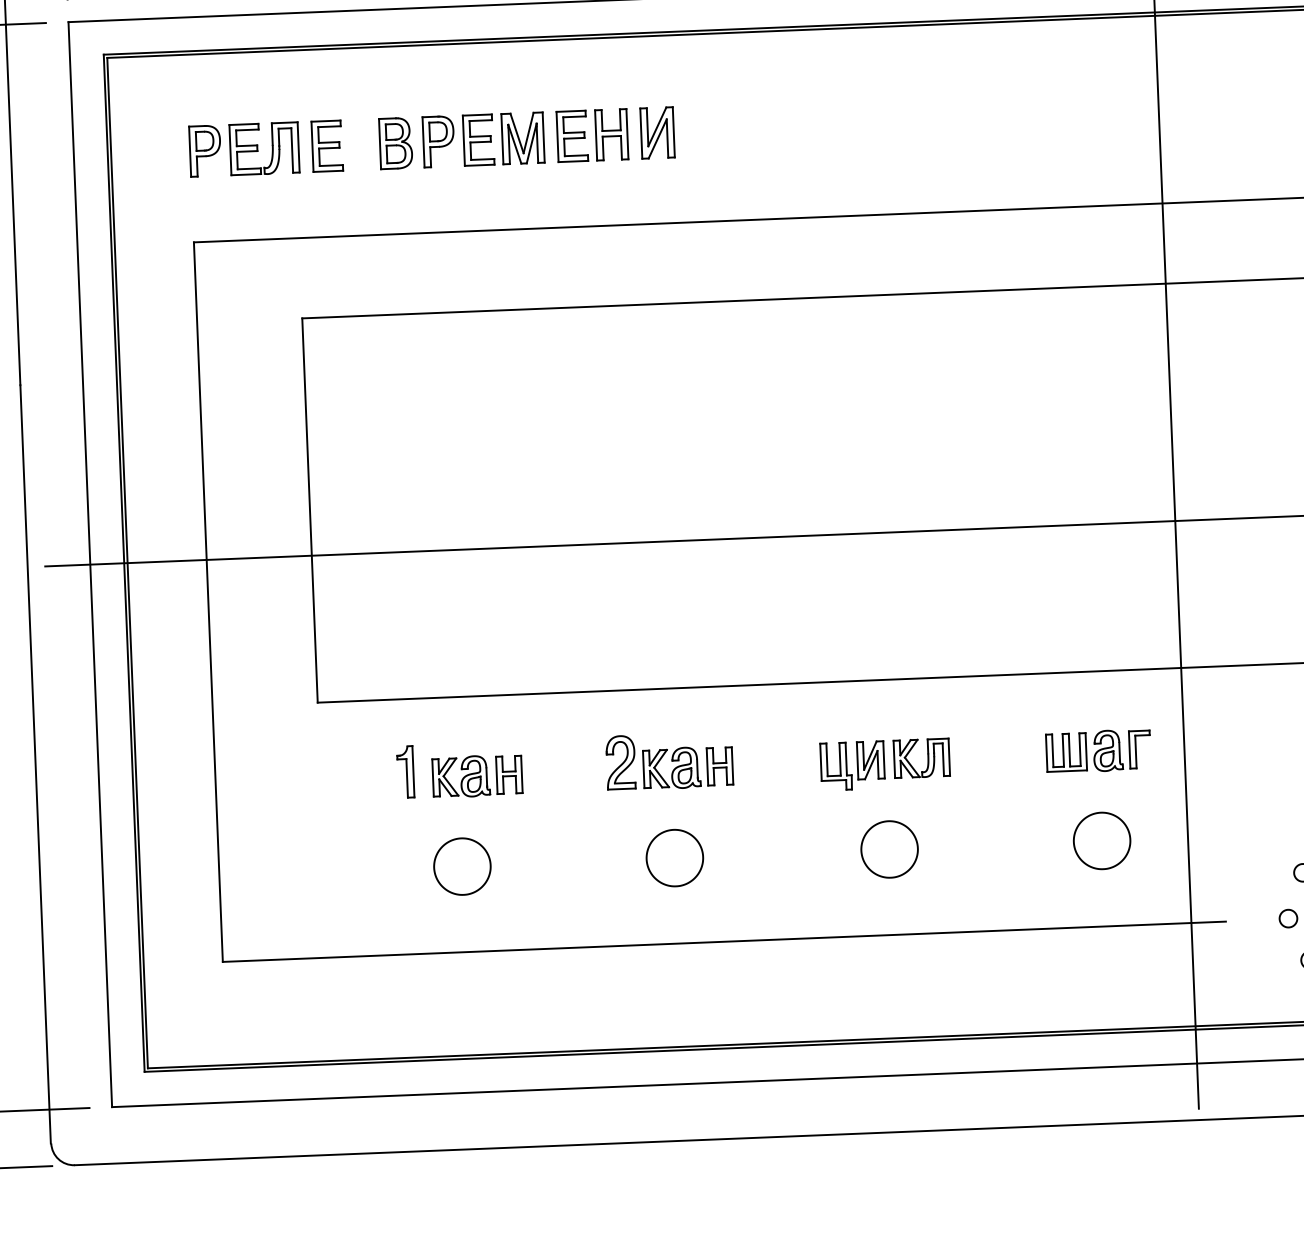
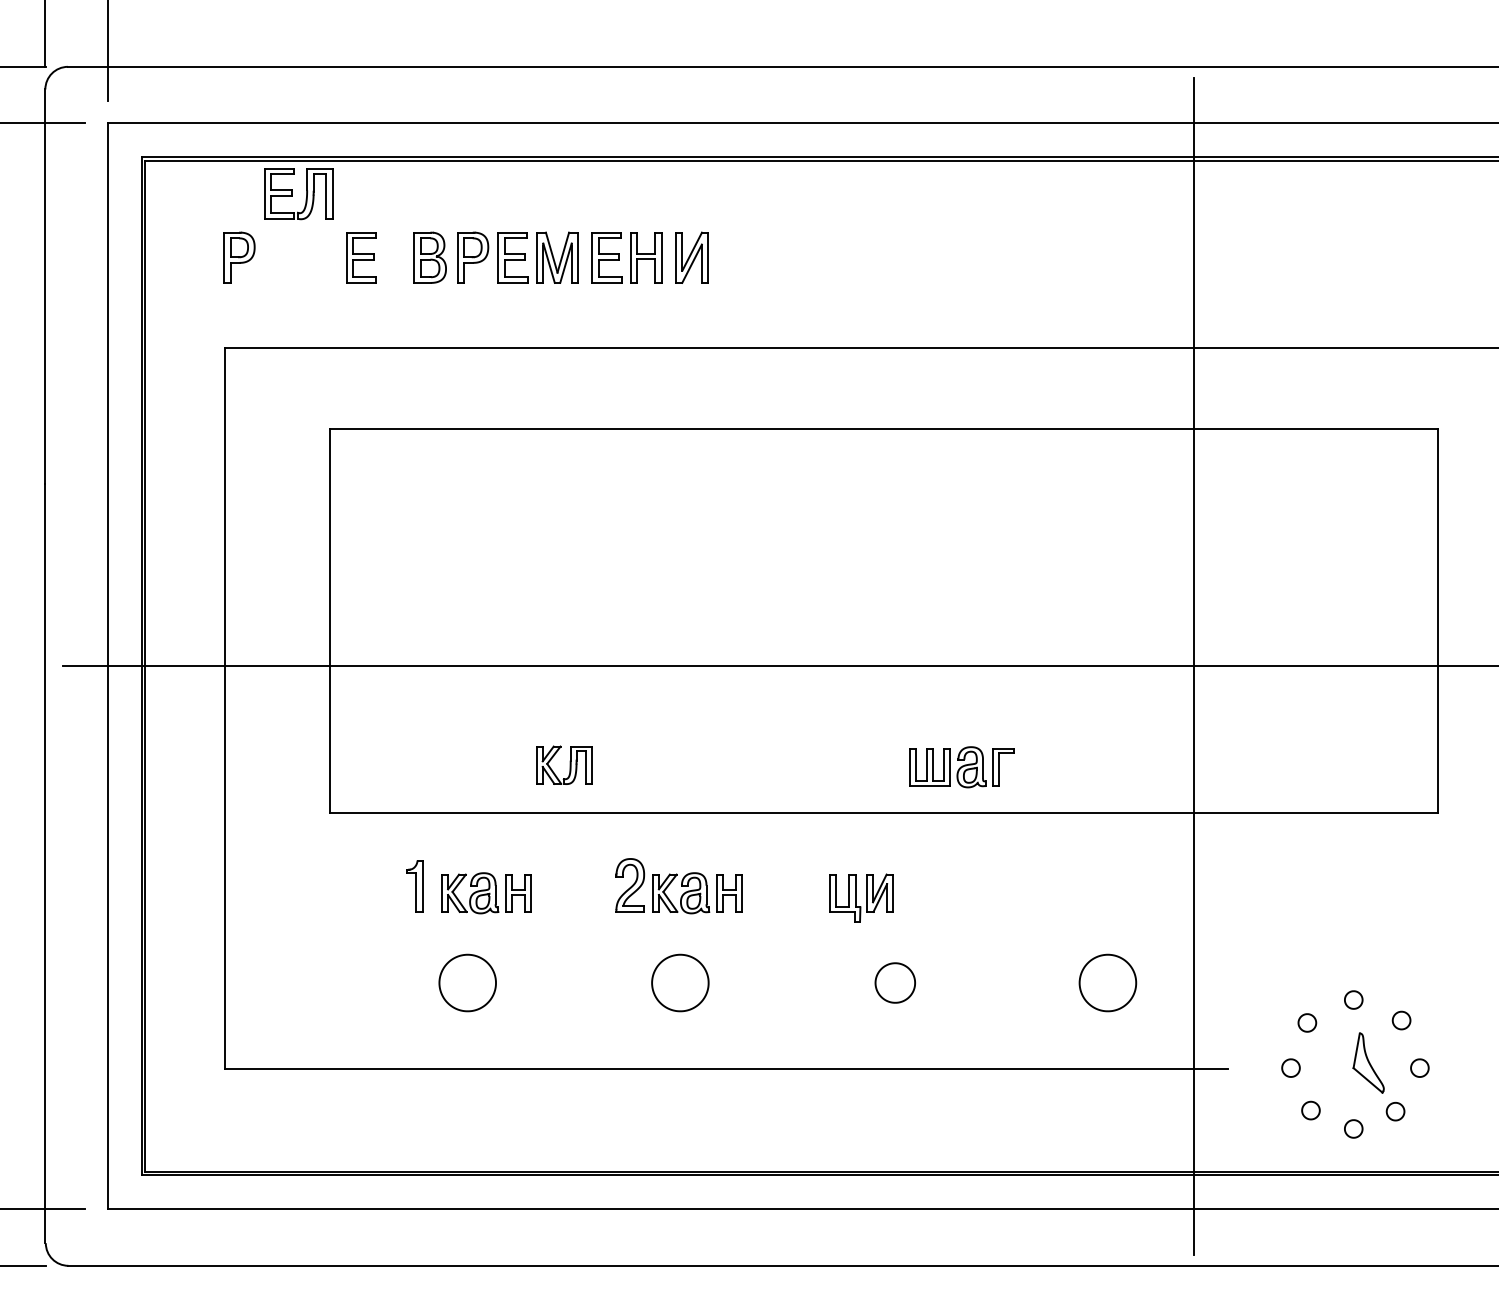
part: (264, 149) -> (298, 194), moved
part: (1098, 751) -> (961, 767), moved
part: (922, 757) -> (564, 764), moved
part: (889, 848) -> (895, 982), size x0.7

